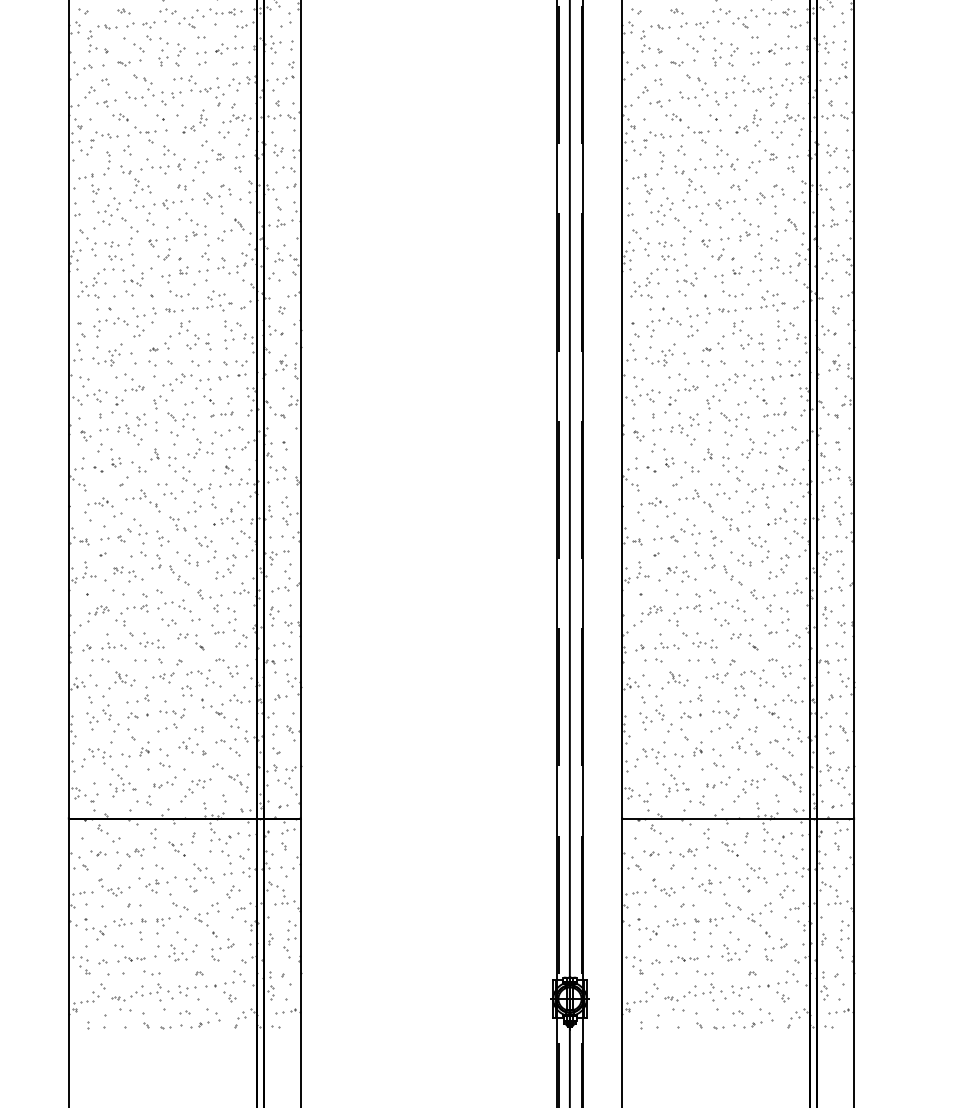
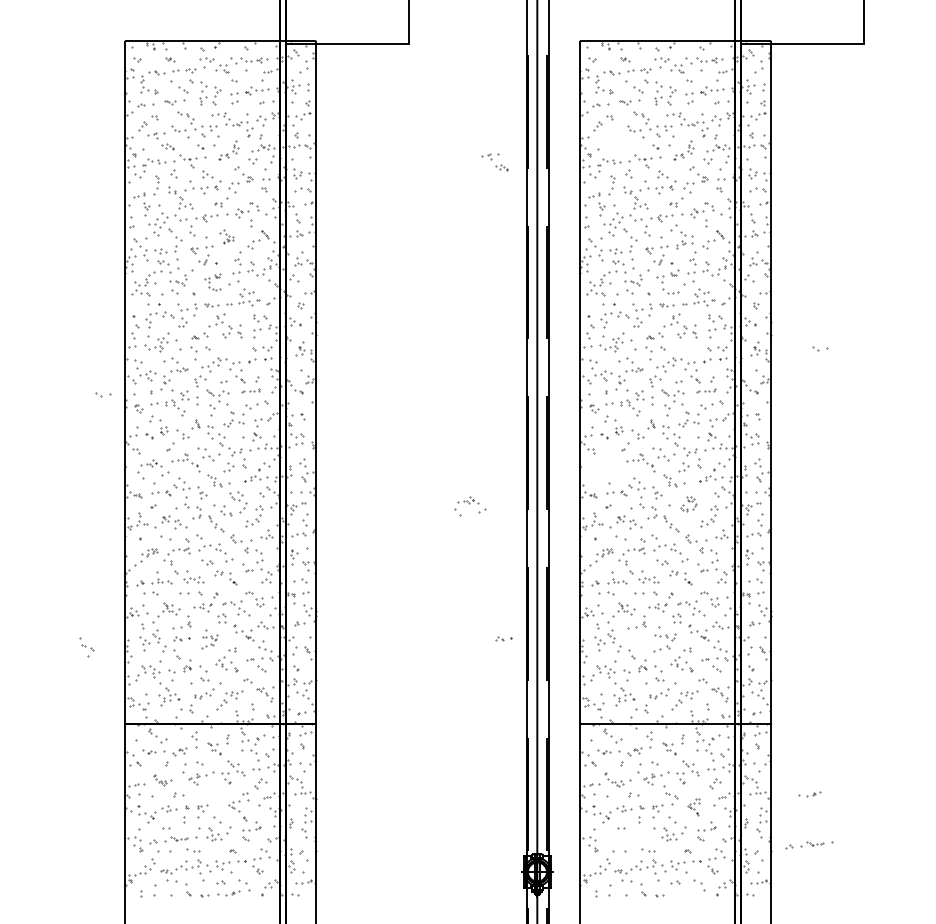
part: (664, 110) -> (494, 162), moved
part: (191, 226) -> (226, 236), size x0.6
part: (174, 281) -> (212, 281), size x0.7
part: (201, 362) -> (103, 394), moved
part: (754, 362) -> (820, 348), moved
part: (656, 509) -> (470, 506), moved
part: (753, 551) -> (688, 503), size x0.6
part: (690, 715) -> (503, 638), moved
part: (171, 716) -> (209, 639), size x0.7
part: (114, 886) -> (162, 779), size x0.7
part: (178, 906) -> (86, 647), moved
part: (759, 919) -> (693, 806), size x0.6
part: (680, 960) -> (809, 845), moved
part: (747, 1025) -> (809, 794), moved

